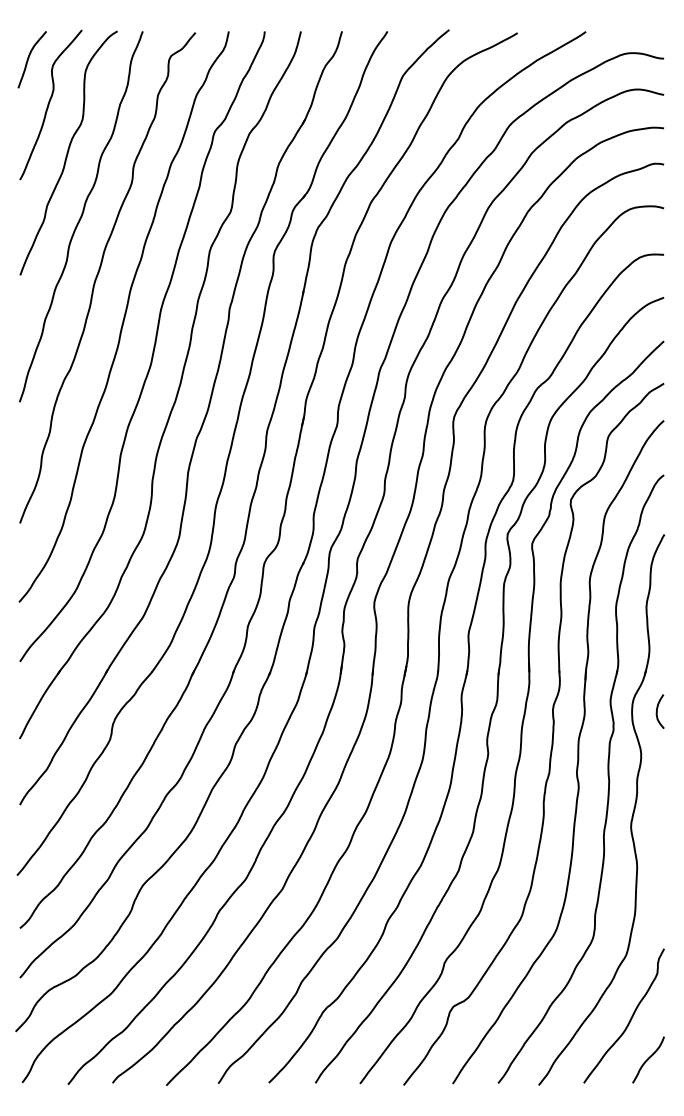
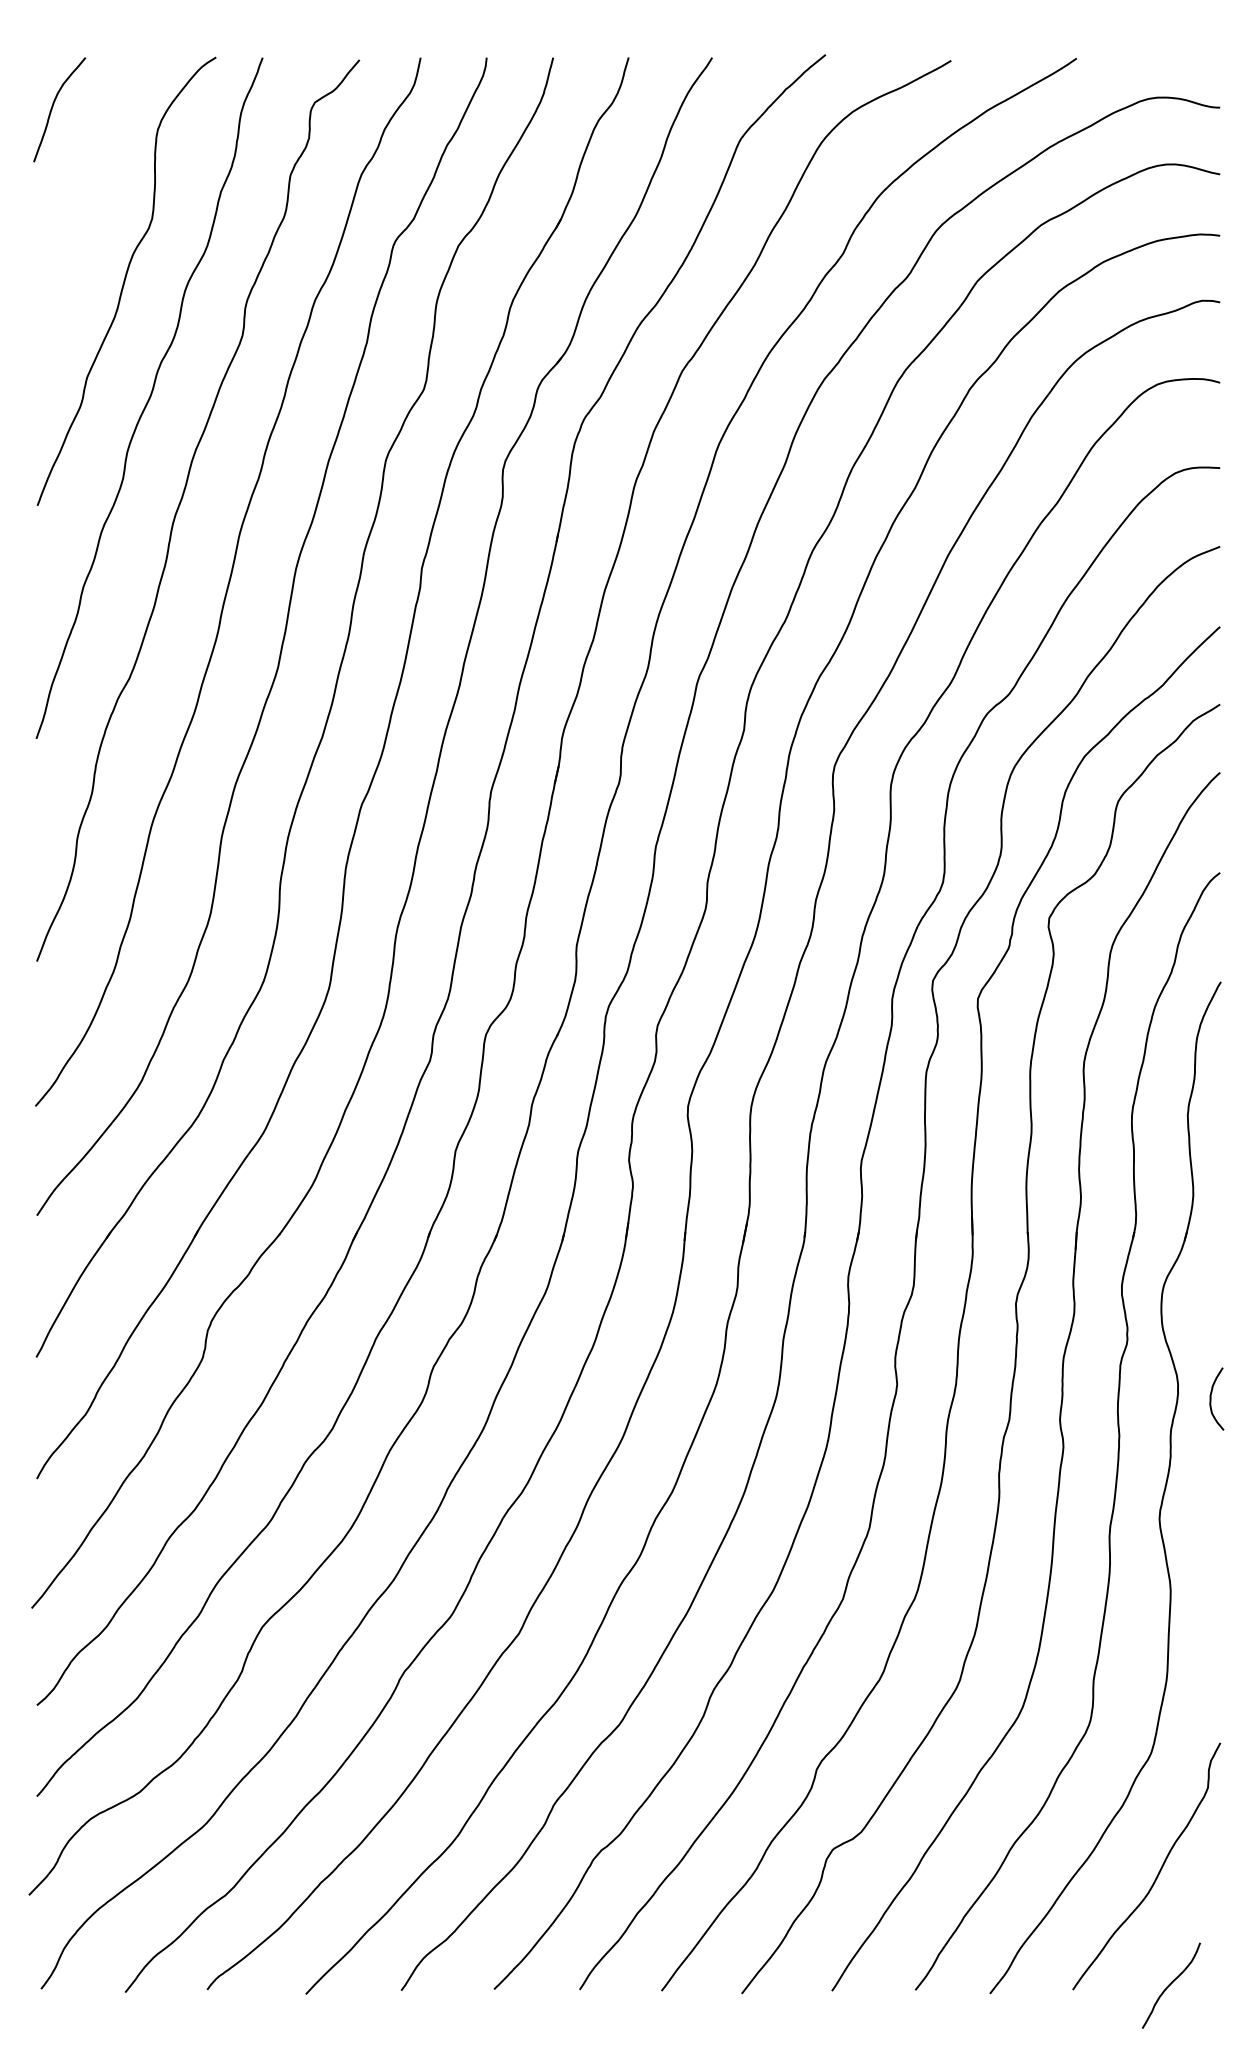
curve: (49, 104) -> (91, 191), removed
curve: (657, 711) -> (1211, 1398), moved
curve: (648, 1059) -> (1171, 1984), moved

